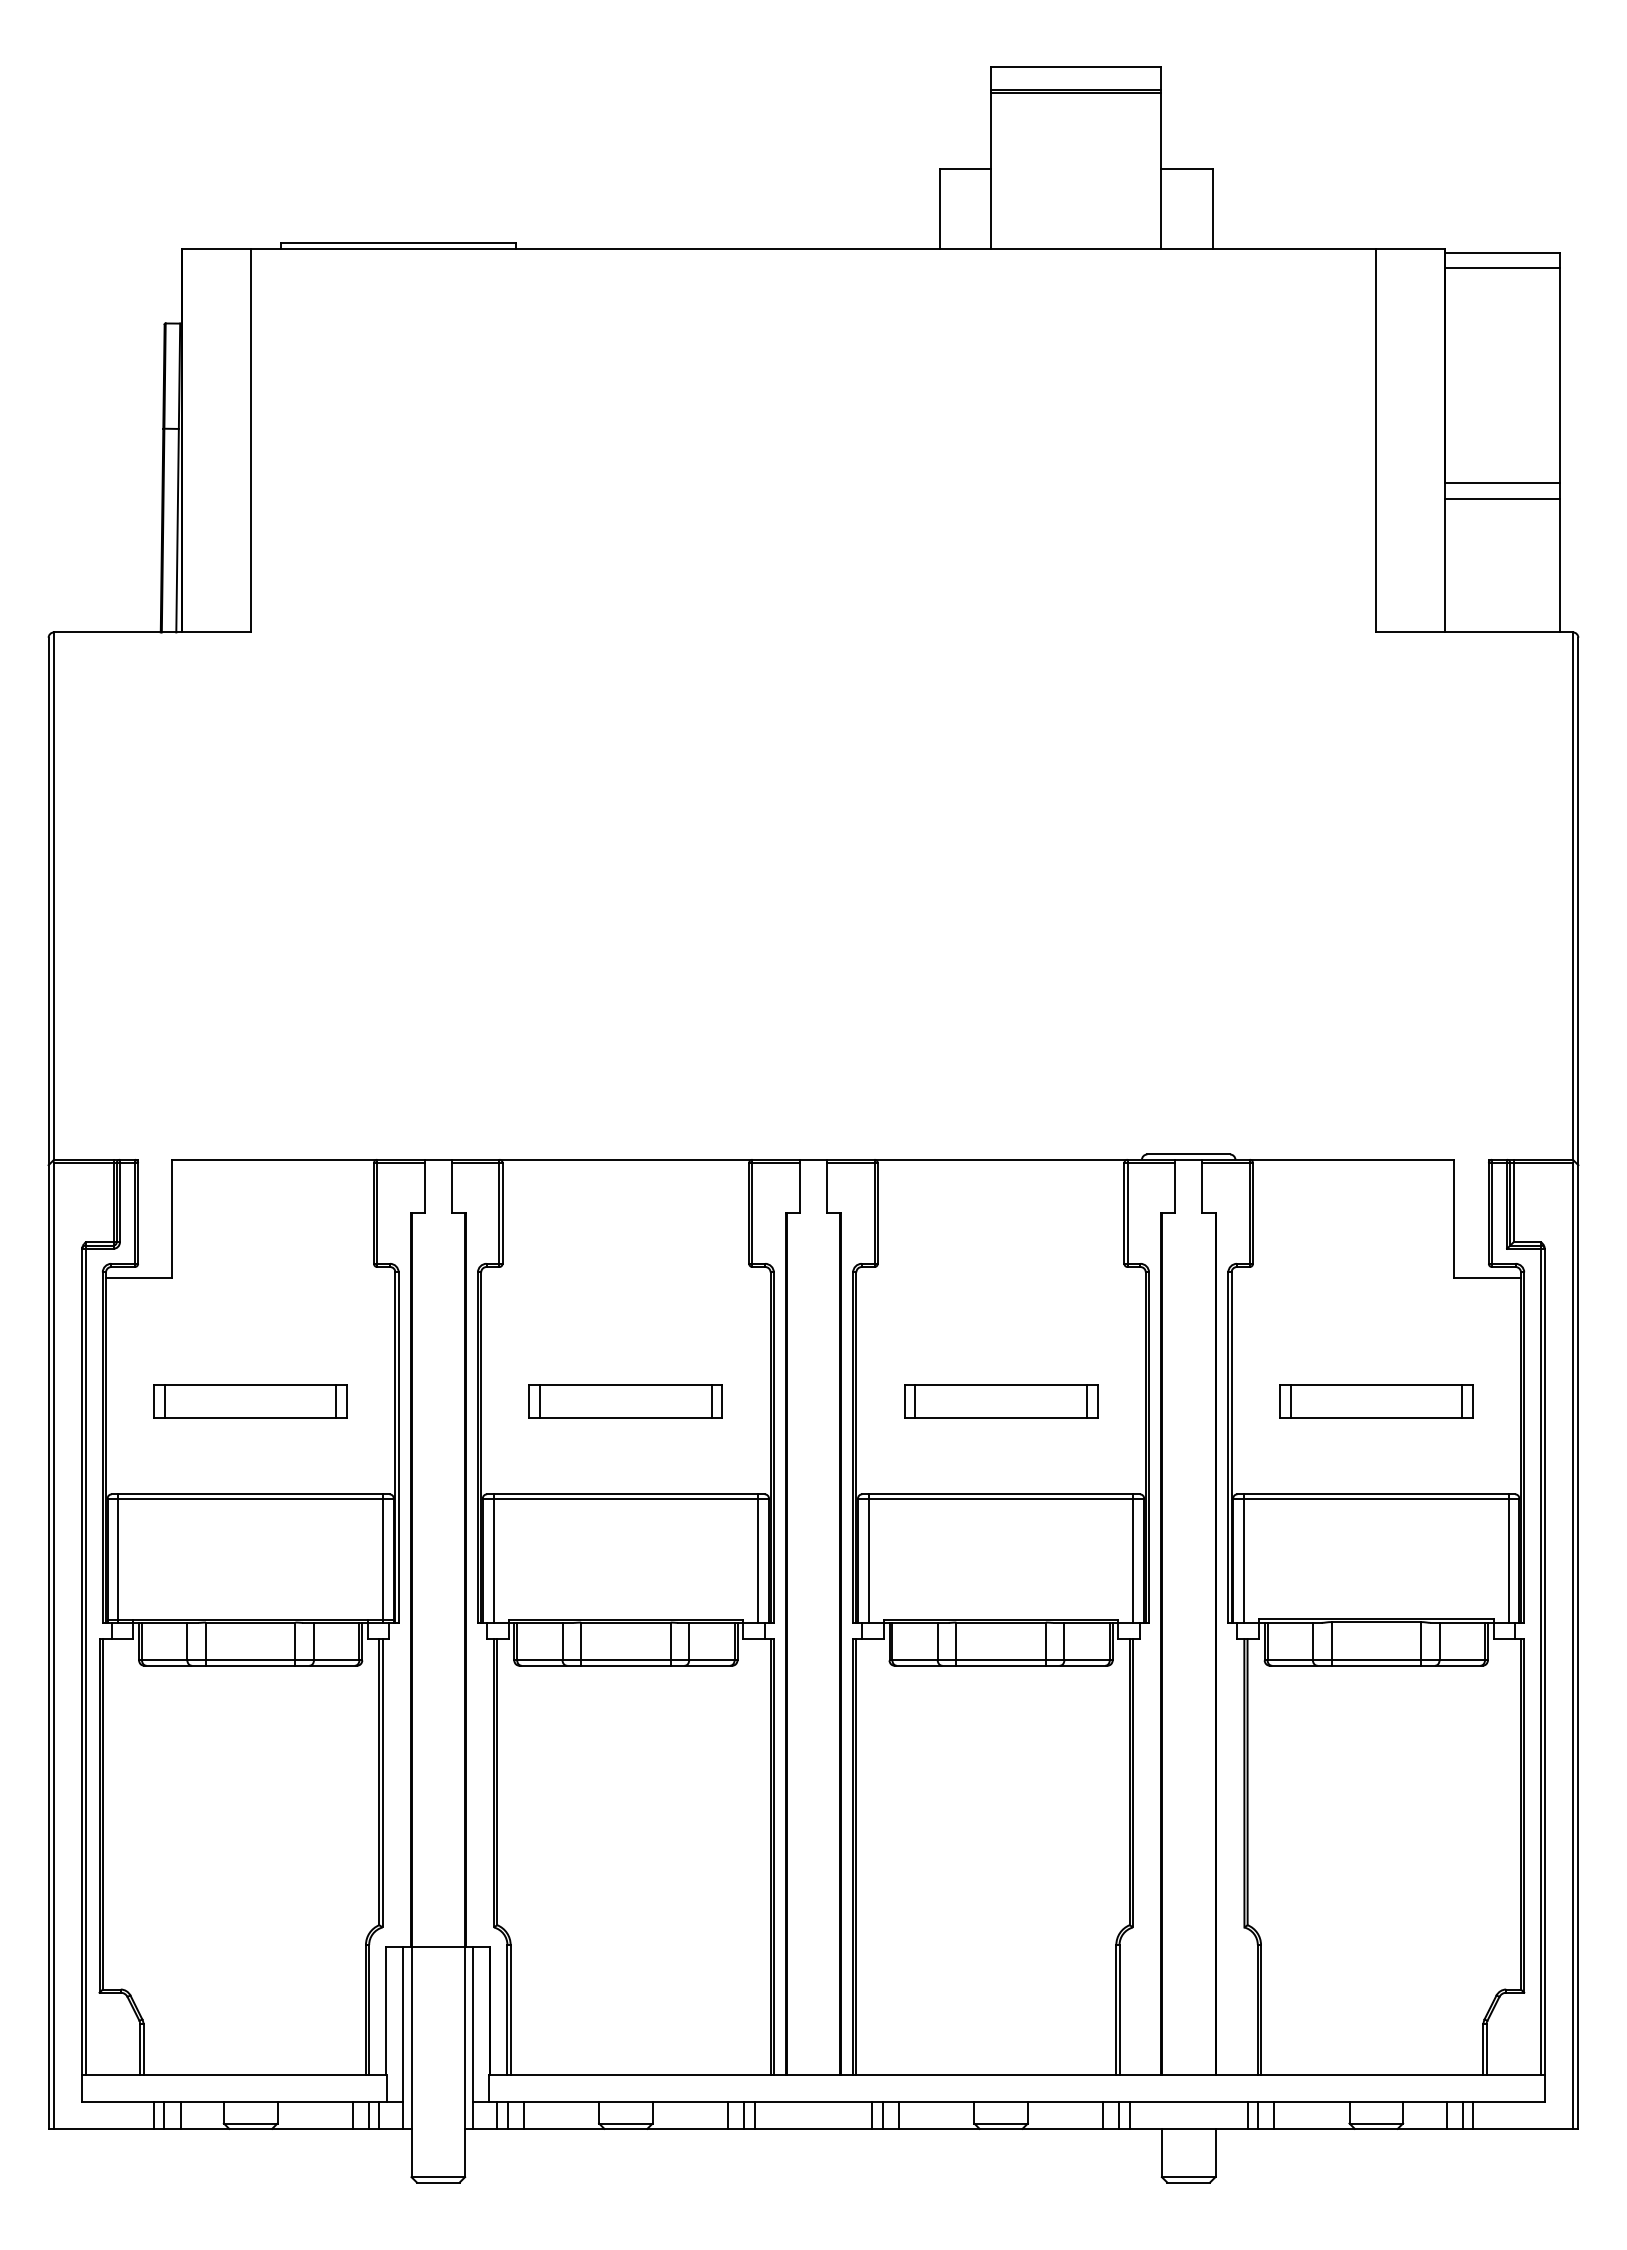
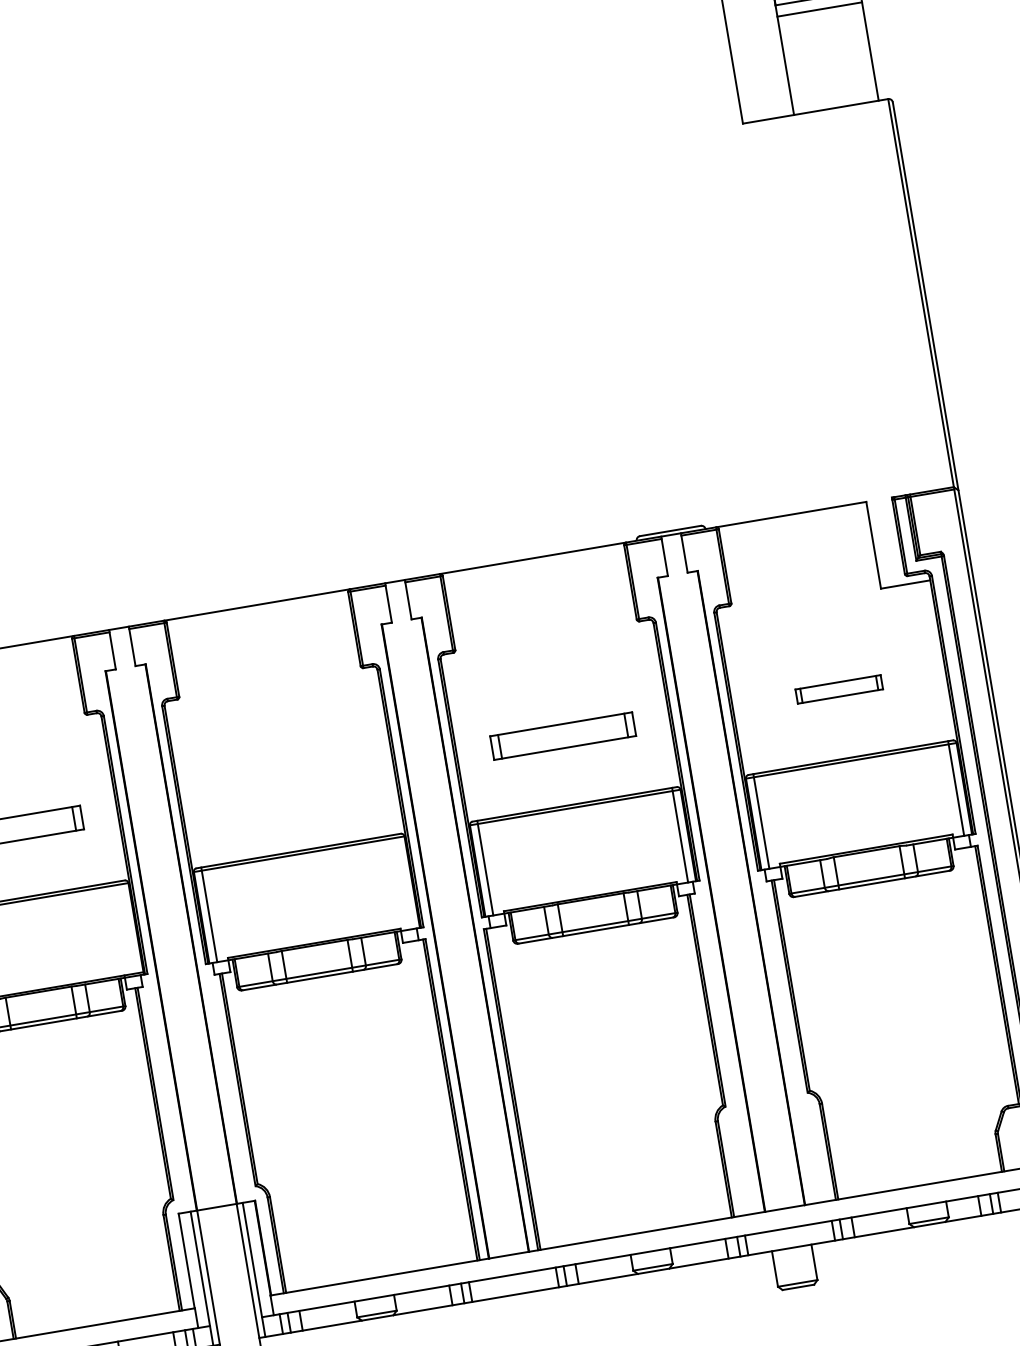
part: (625, 1401) -> (286, 782), removed
part: (1376, 1401) -> (839, 689), size x0.6
line: (383, 1558) -> (128, 928), removed
line: (758, 1558) -> (404, 881), removed

